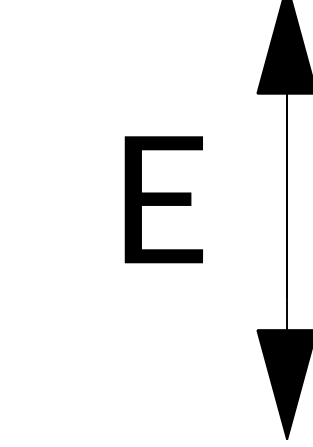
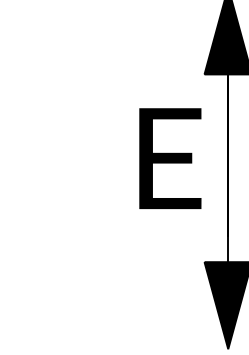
text: (164, 199) -> (170, 158), moved

